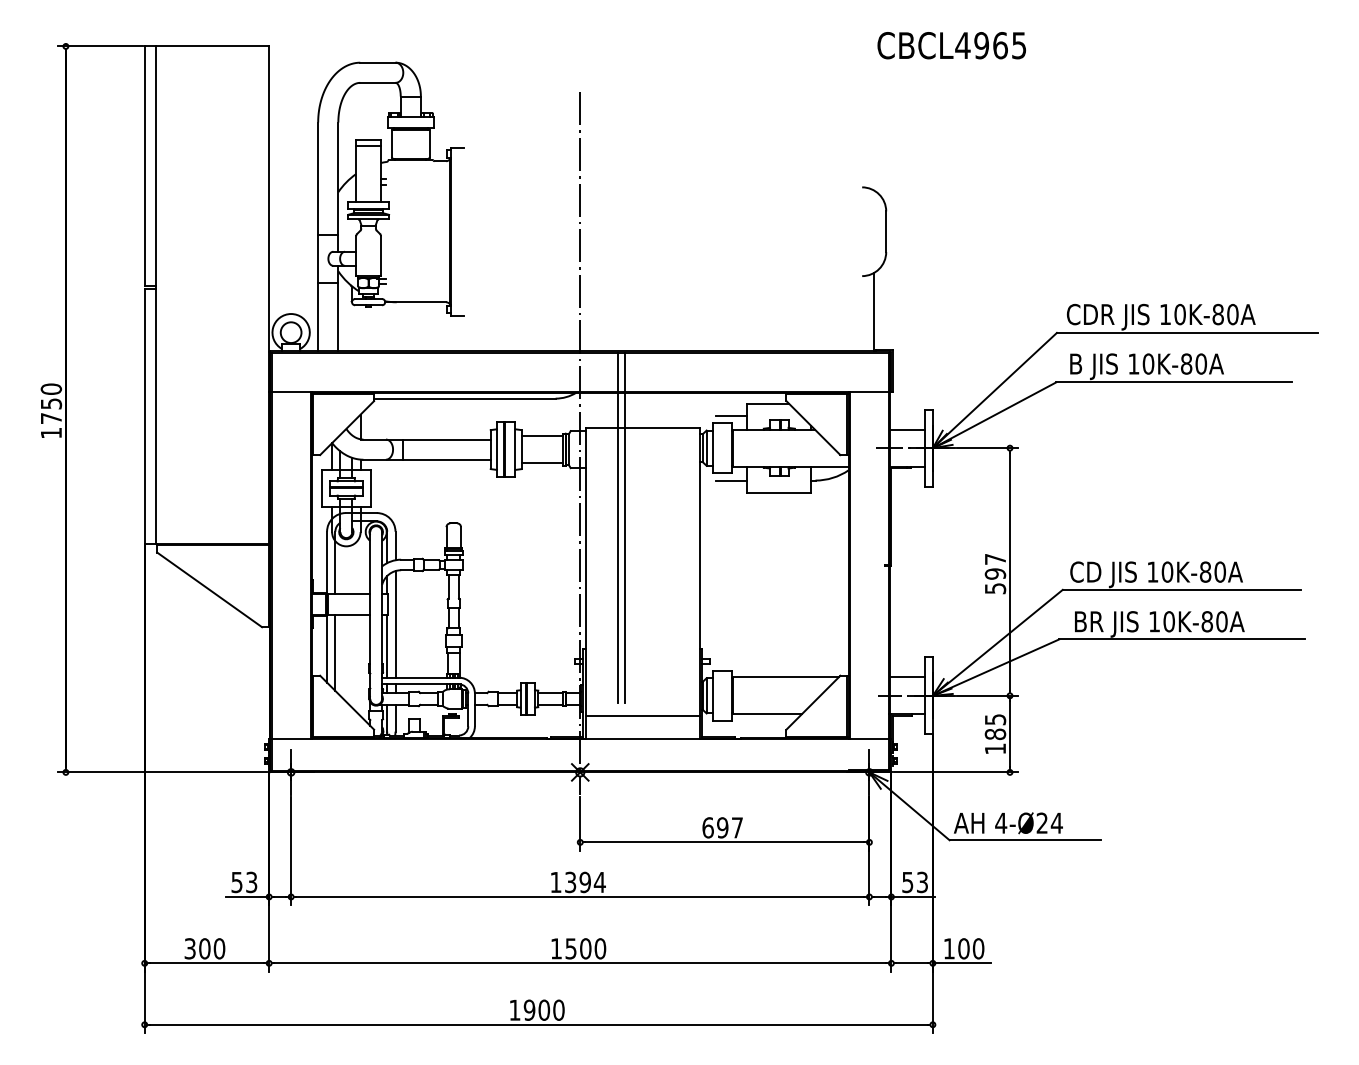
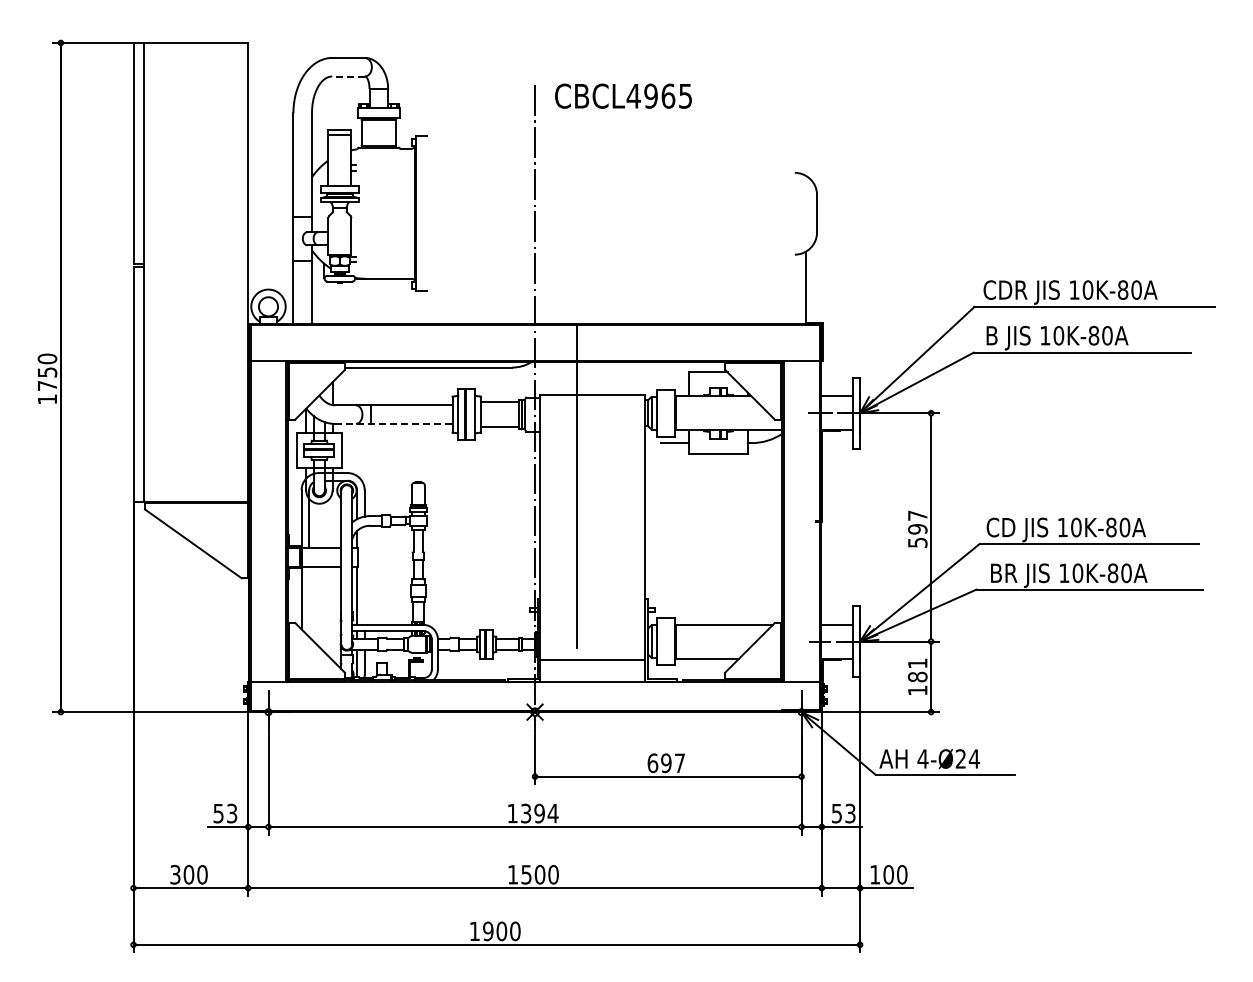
text: (951, 44) -> (623, 95), moved
line: (377, 82) -> (348, 76), solid -> dashed
line: (731, 415) -> (674, 383), removed
line: (426, 459) -> (393, 423), solid -> dashed
line: (617, 527) -> (569, 486), removed
line: (395, 624) -> (364, 575), removed
line: (335, 652) -> (309, 601), removed
text: (995, 719) -> (917, 663), 185 -> 181

